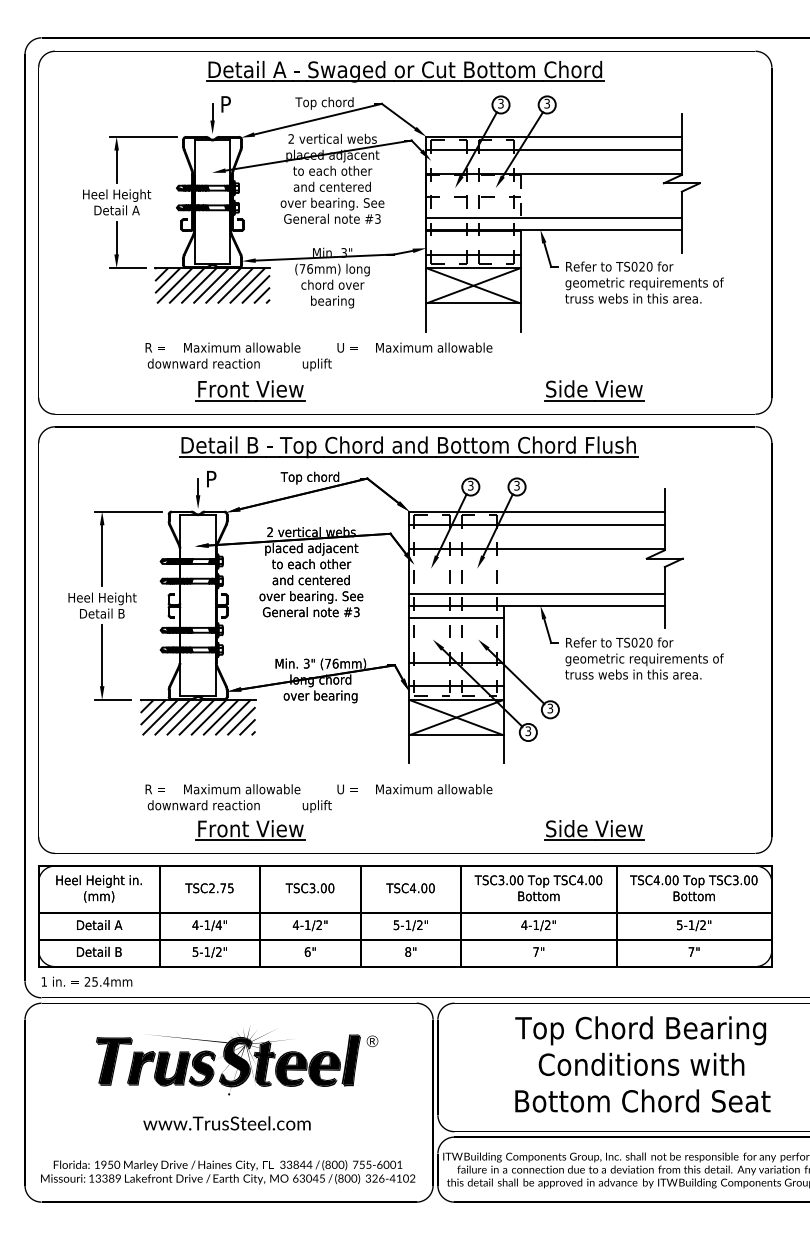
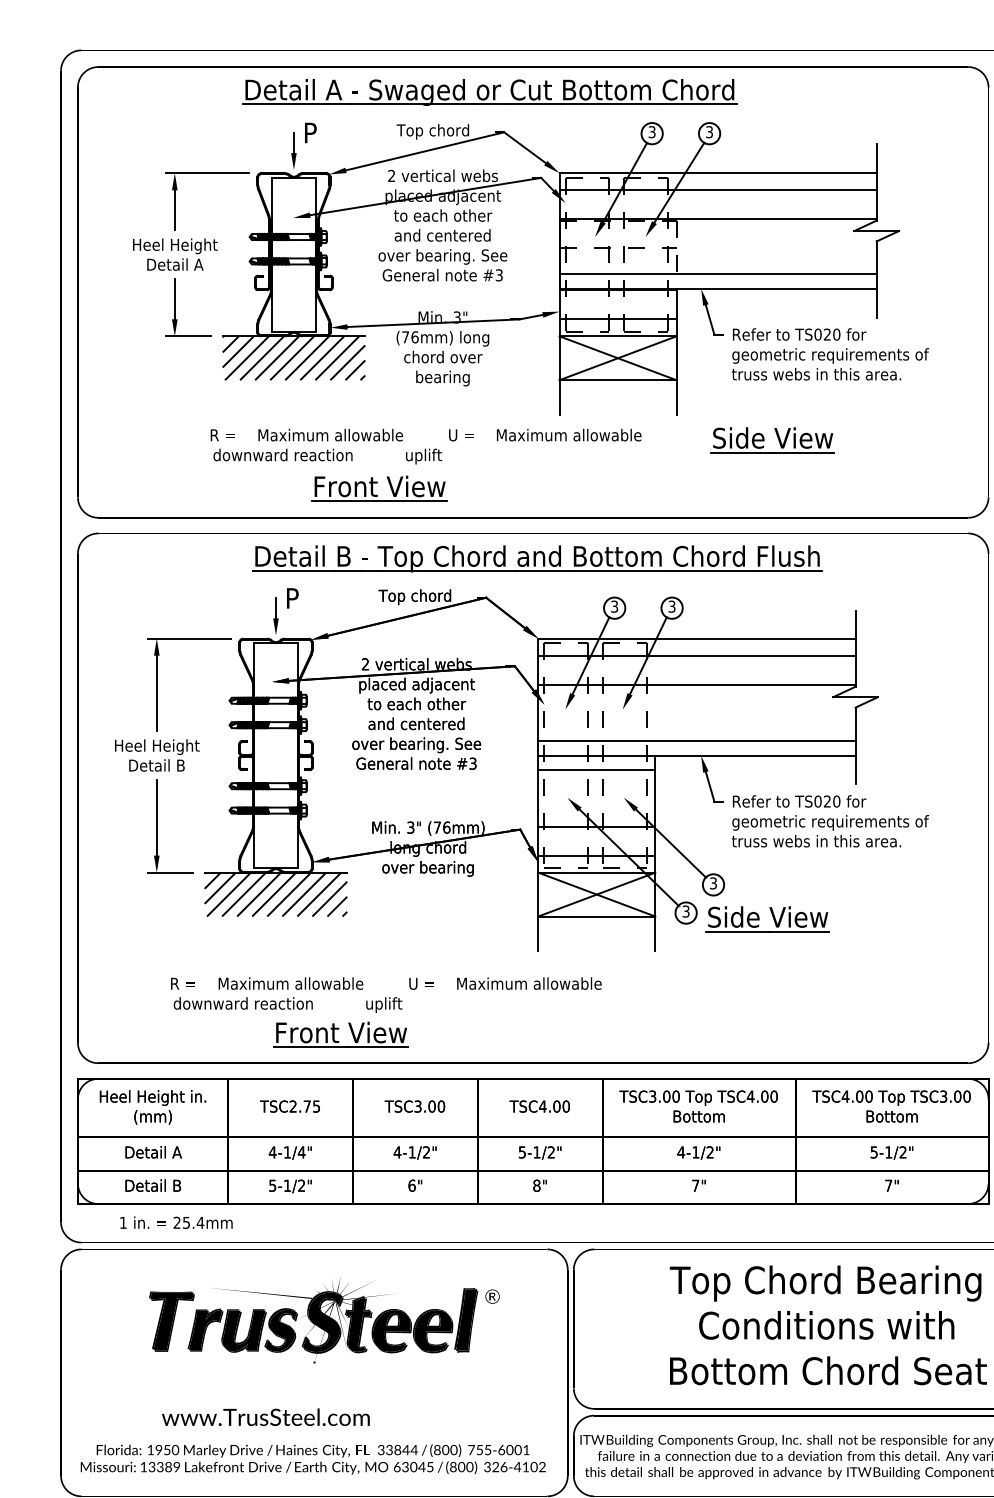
part: (405, 71) -> (490, 92), moved
part: (250, 390) -> (379, 488), moved
part: (594, 390) -> (773, 439), moved
text: (318, 798) -> (385, 995), moved
part: (594, 830) -> (768, 919), moved
text: (86, 981) -> (175, 1222), moved
text: (226, 1123) -> (265, 1417), moved

